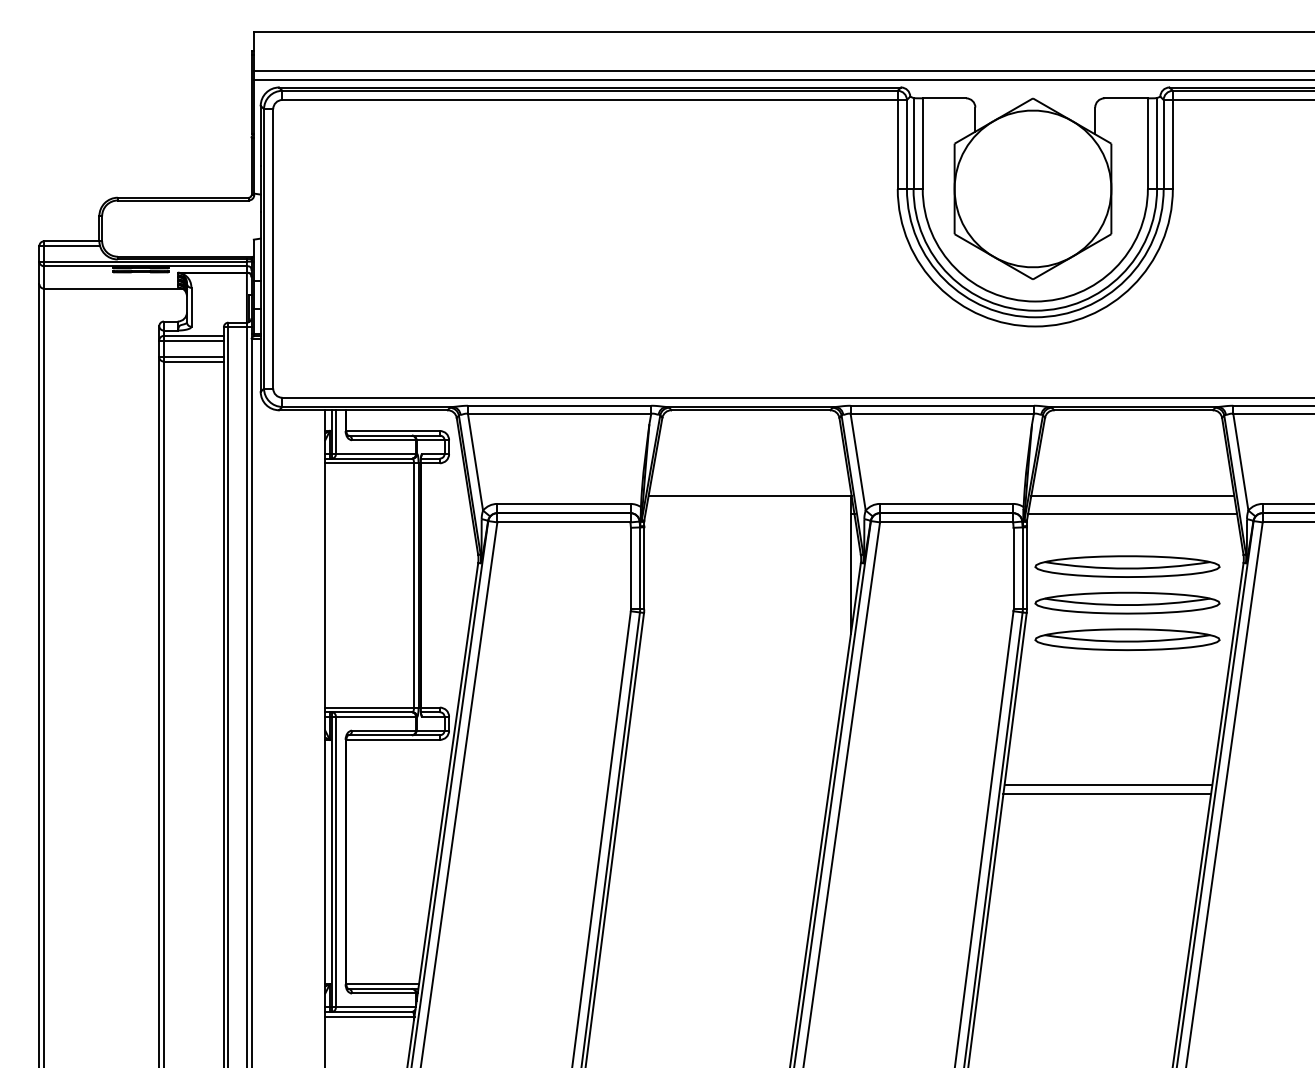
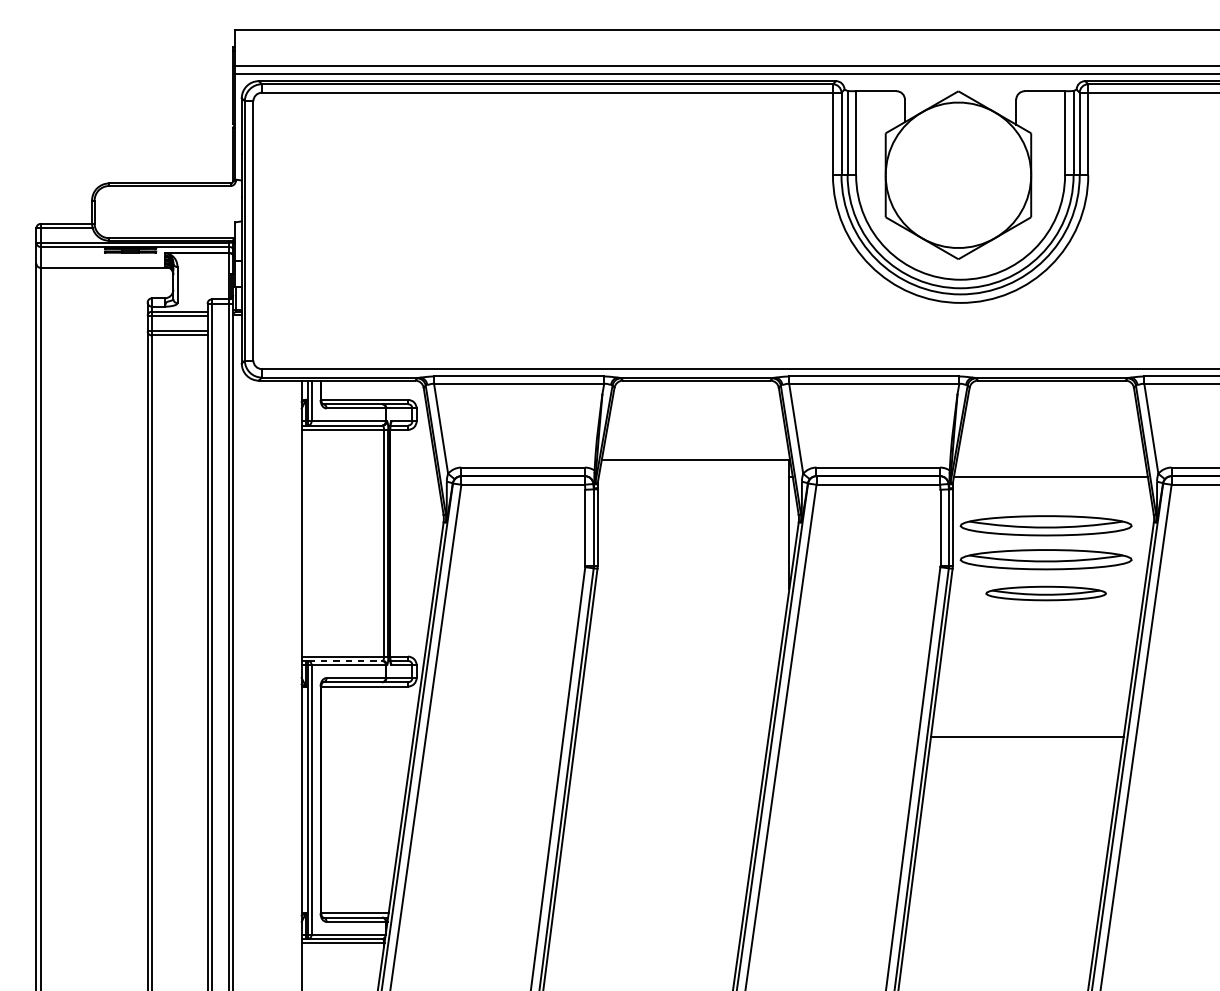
line: (1132, 496) -> (1050, 460), removed
part: (1127, 639) -> (1046, 593), size x0.7
line: (372, 712) -> (345, 661), solid -> dashed
line: (1108, 784) -> (1028, 727), removed

